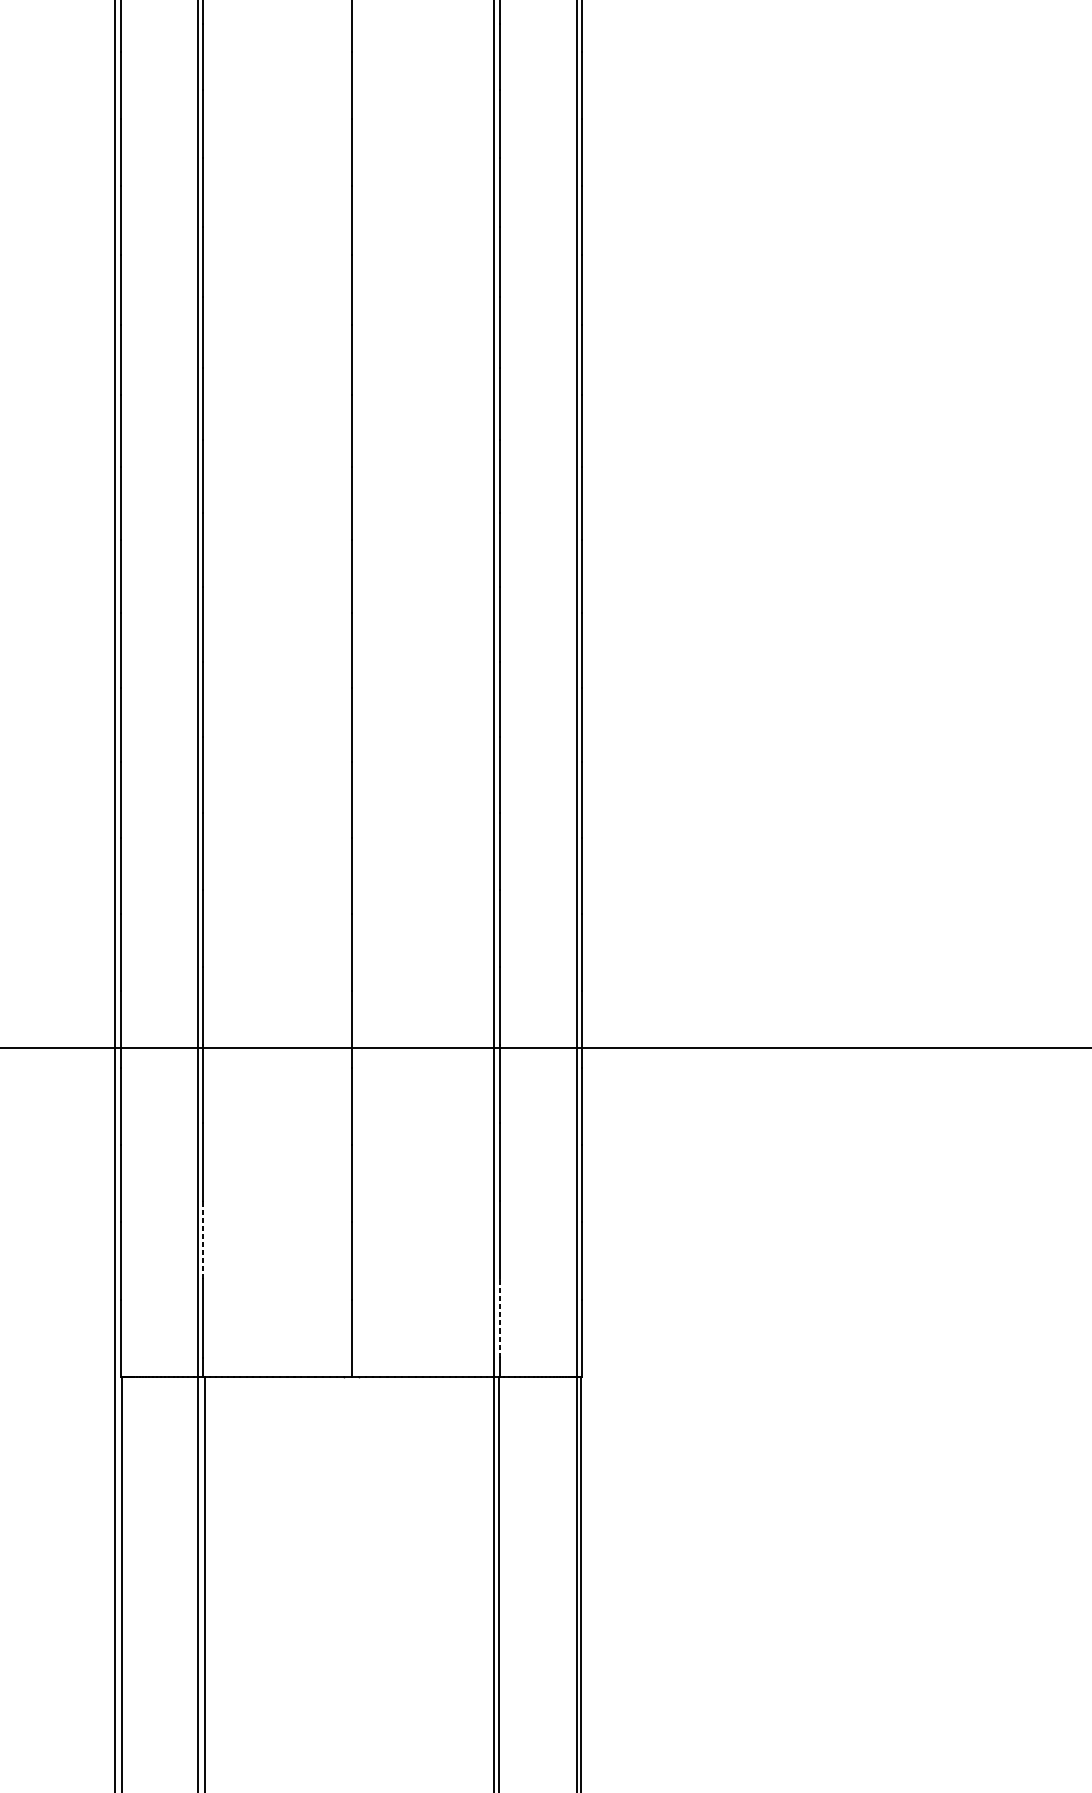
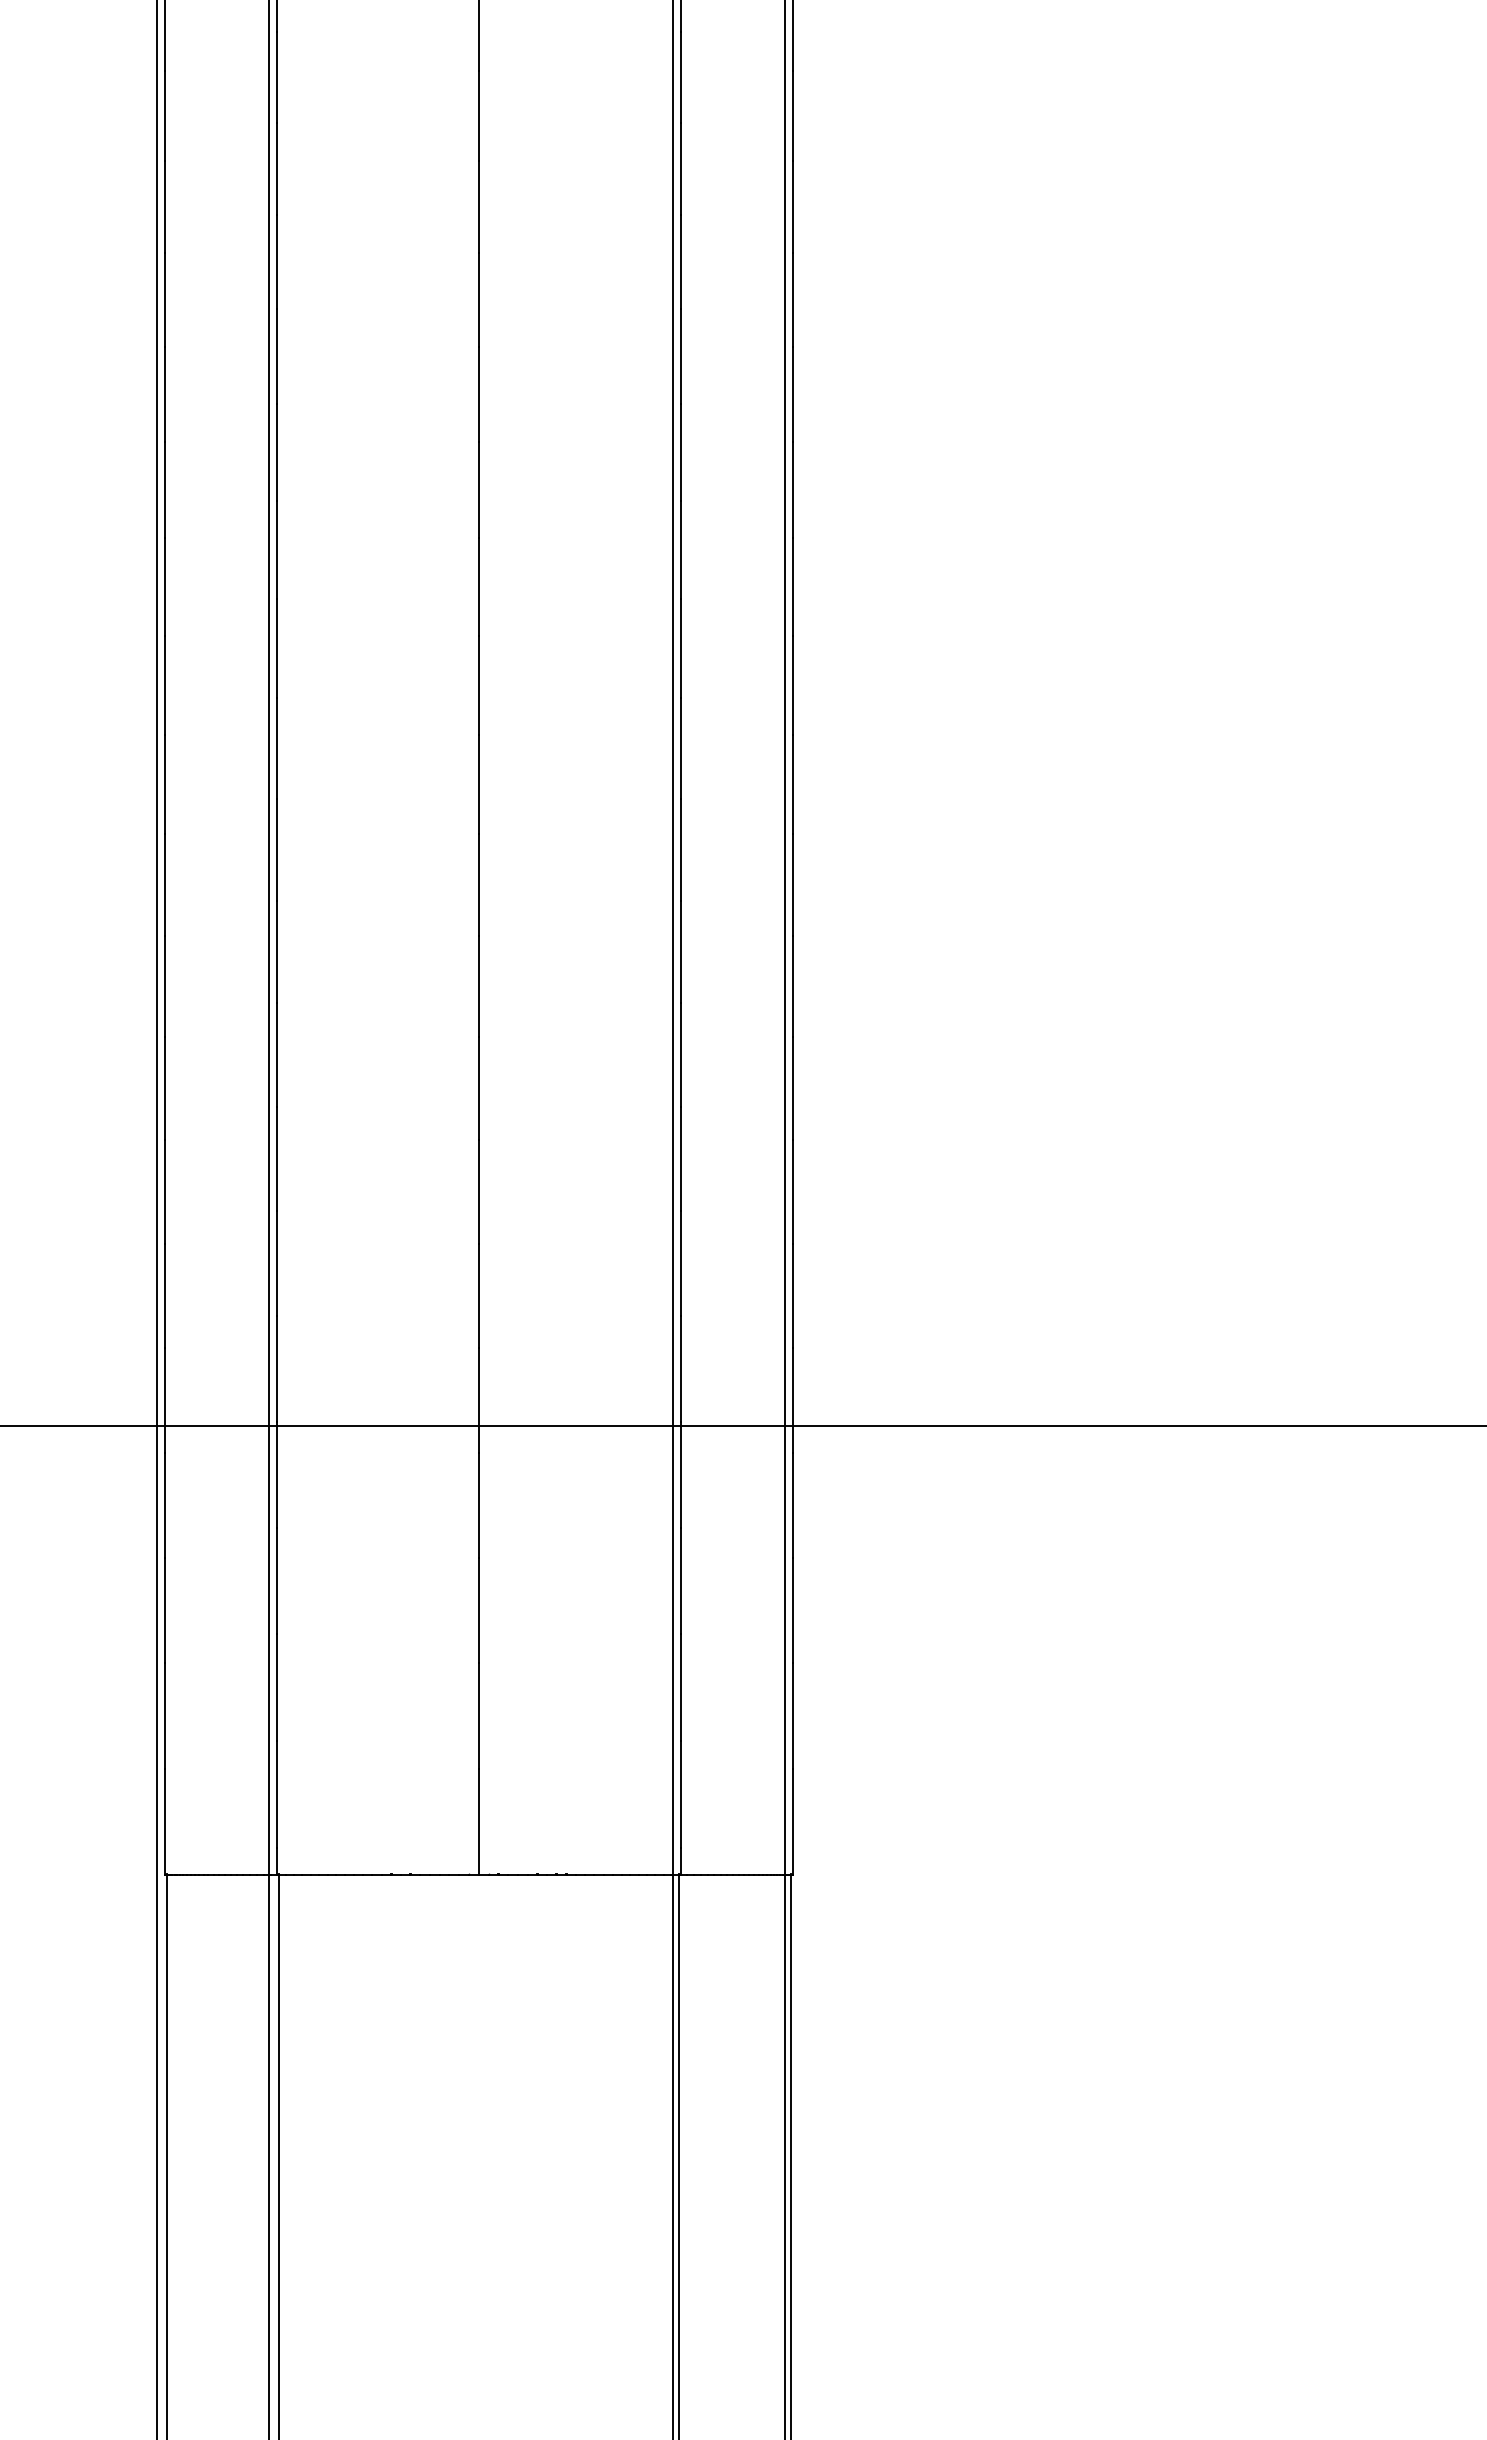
line: (202, 1239) -> (276, 1687), dashed -> solid
line: (499, 1318) -> (680, 1794), dashed -> solid

